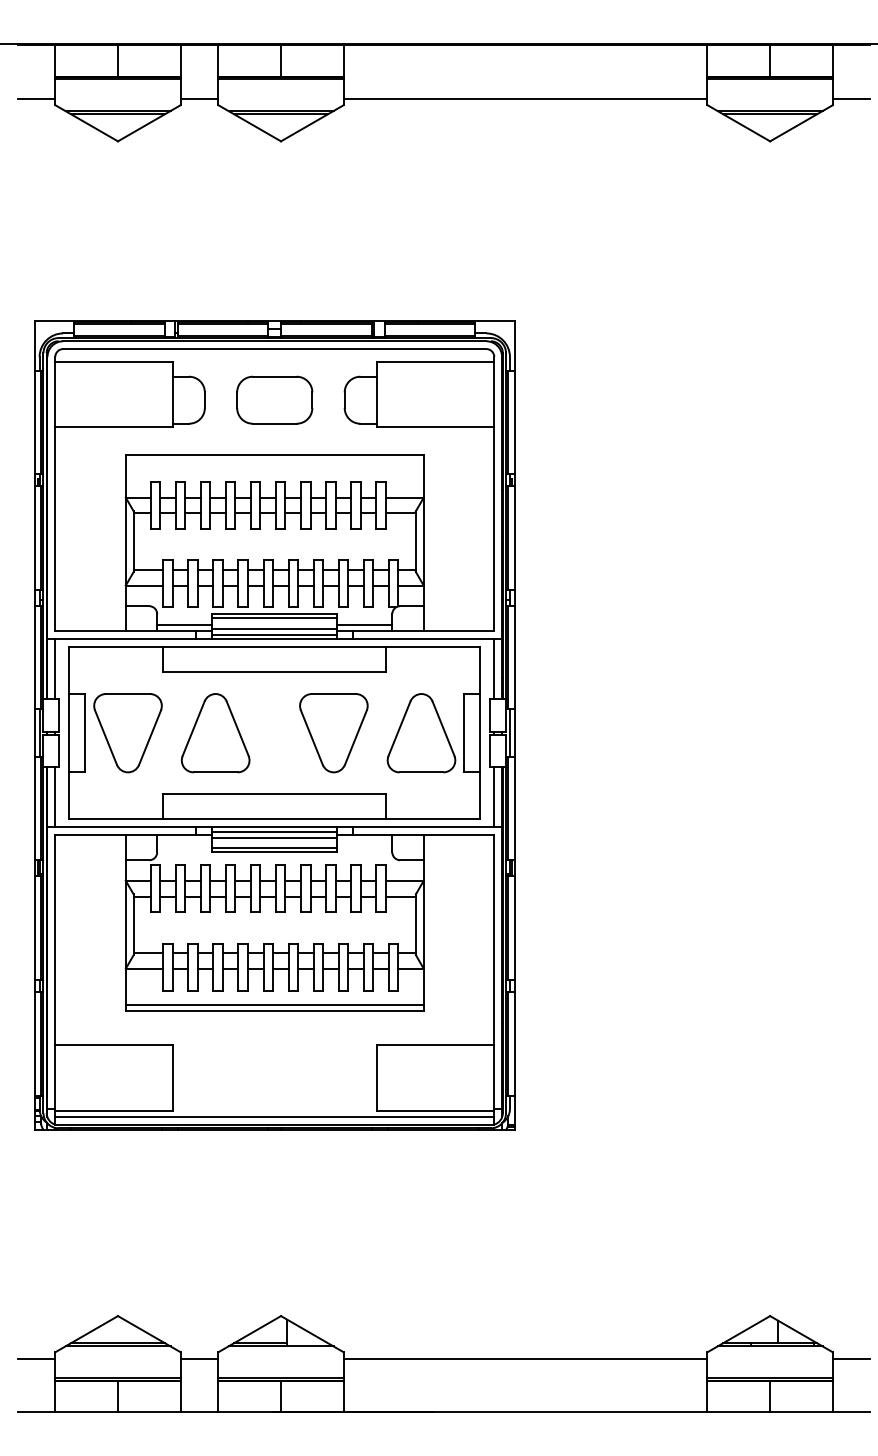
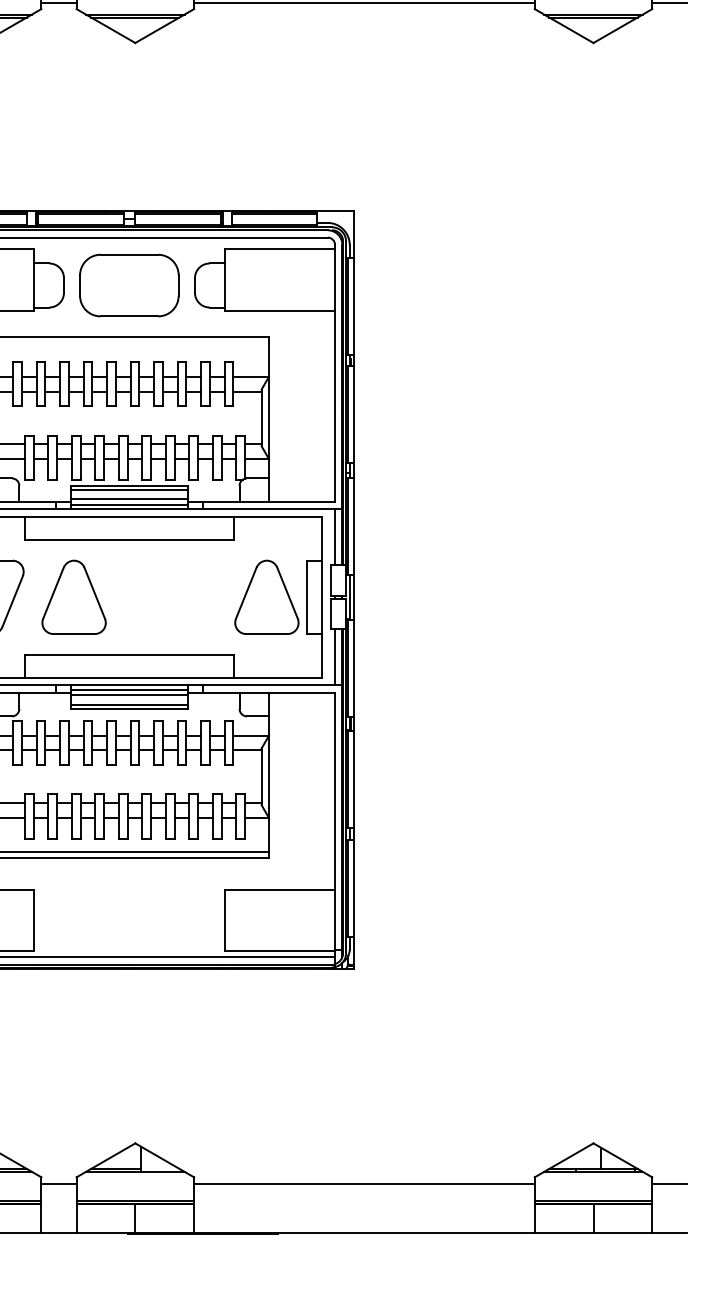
part: (274, 399) -> (129, 284), size x1.4
line: (184, 625) -> (44, 496), removed
line: (364, 625) -> (213, 496), removed
part: (333, 733) -> (184, 597), removed

